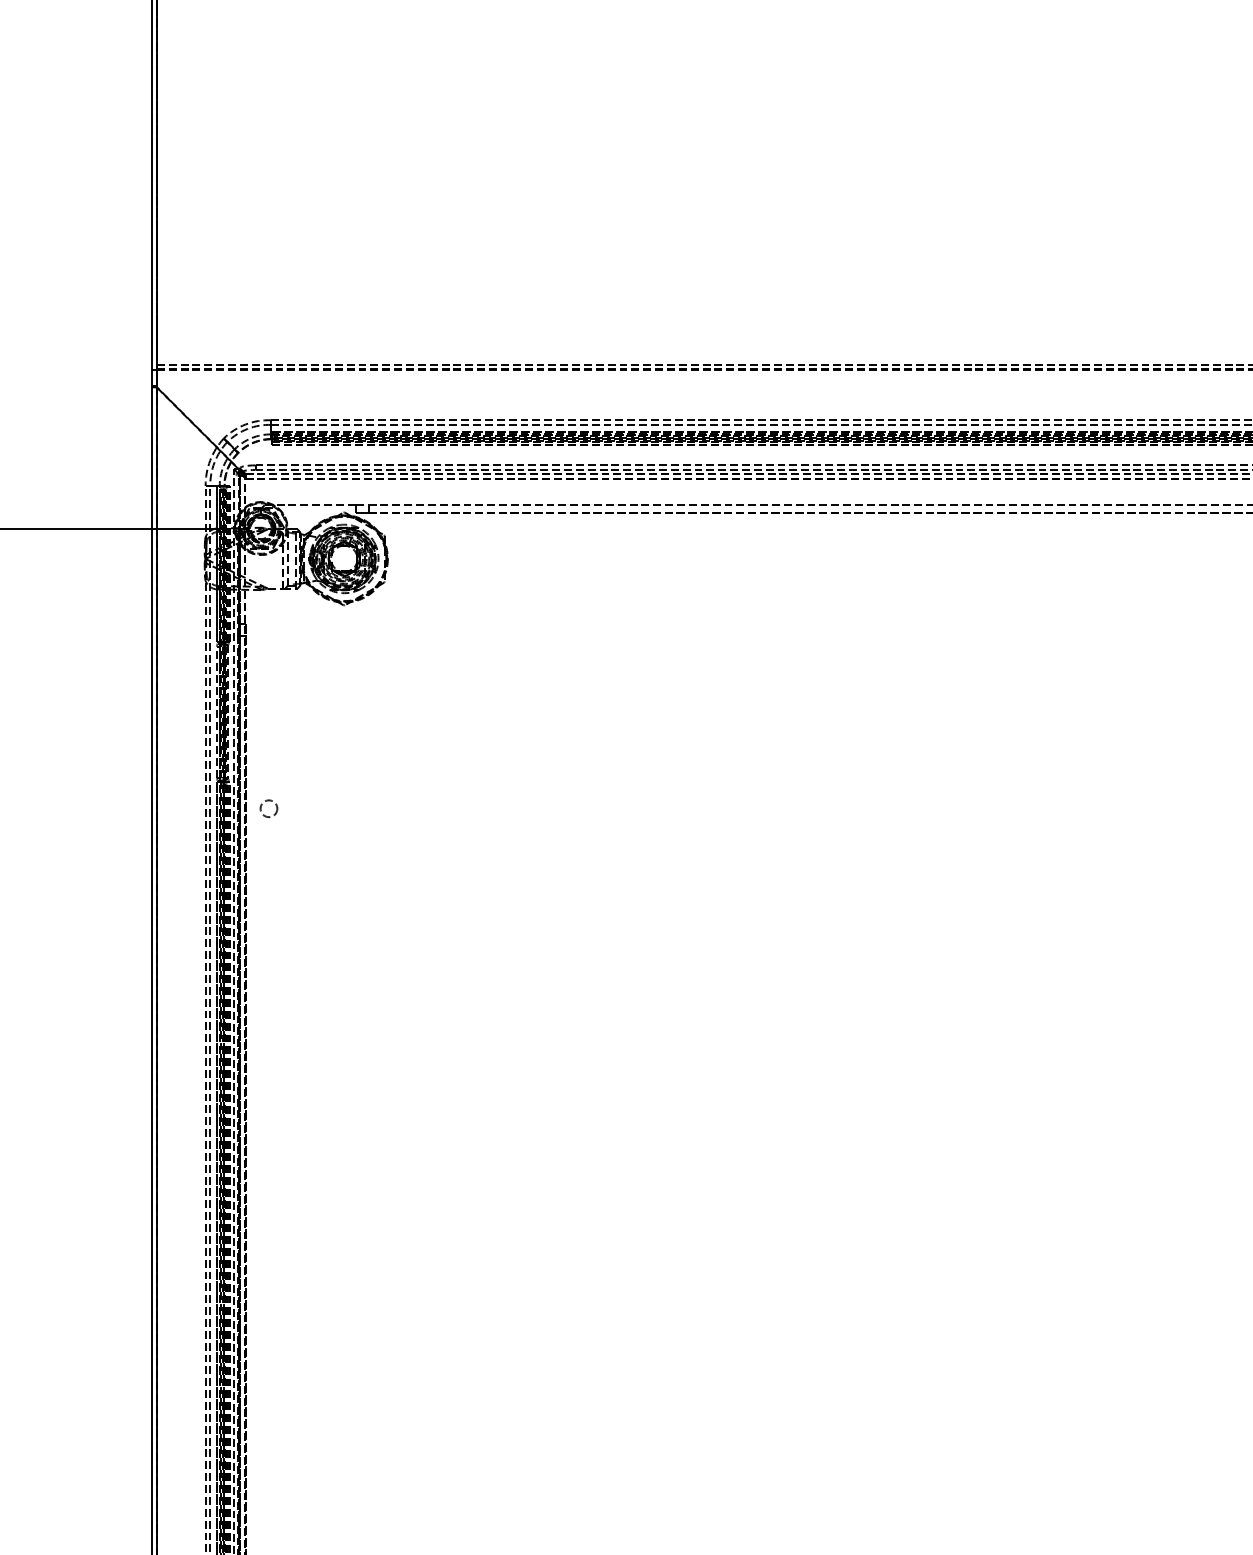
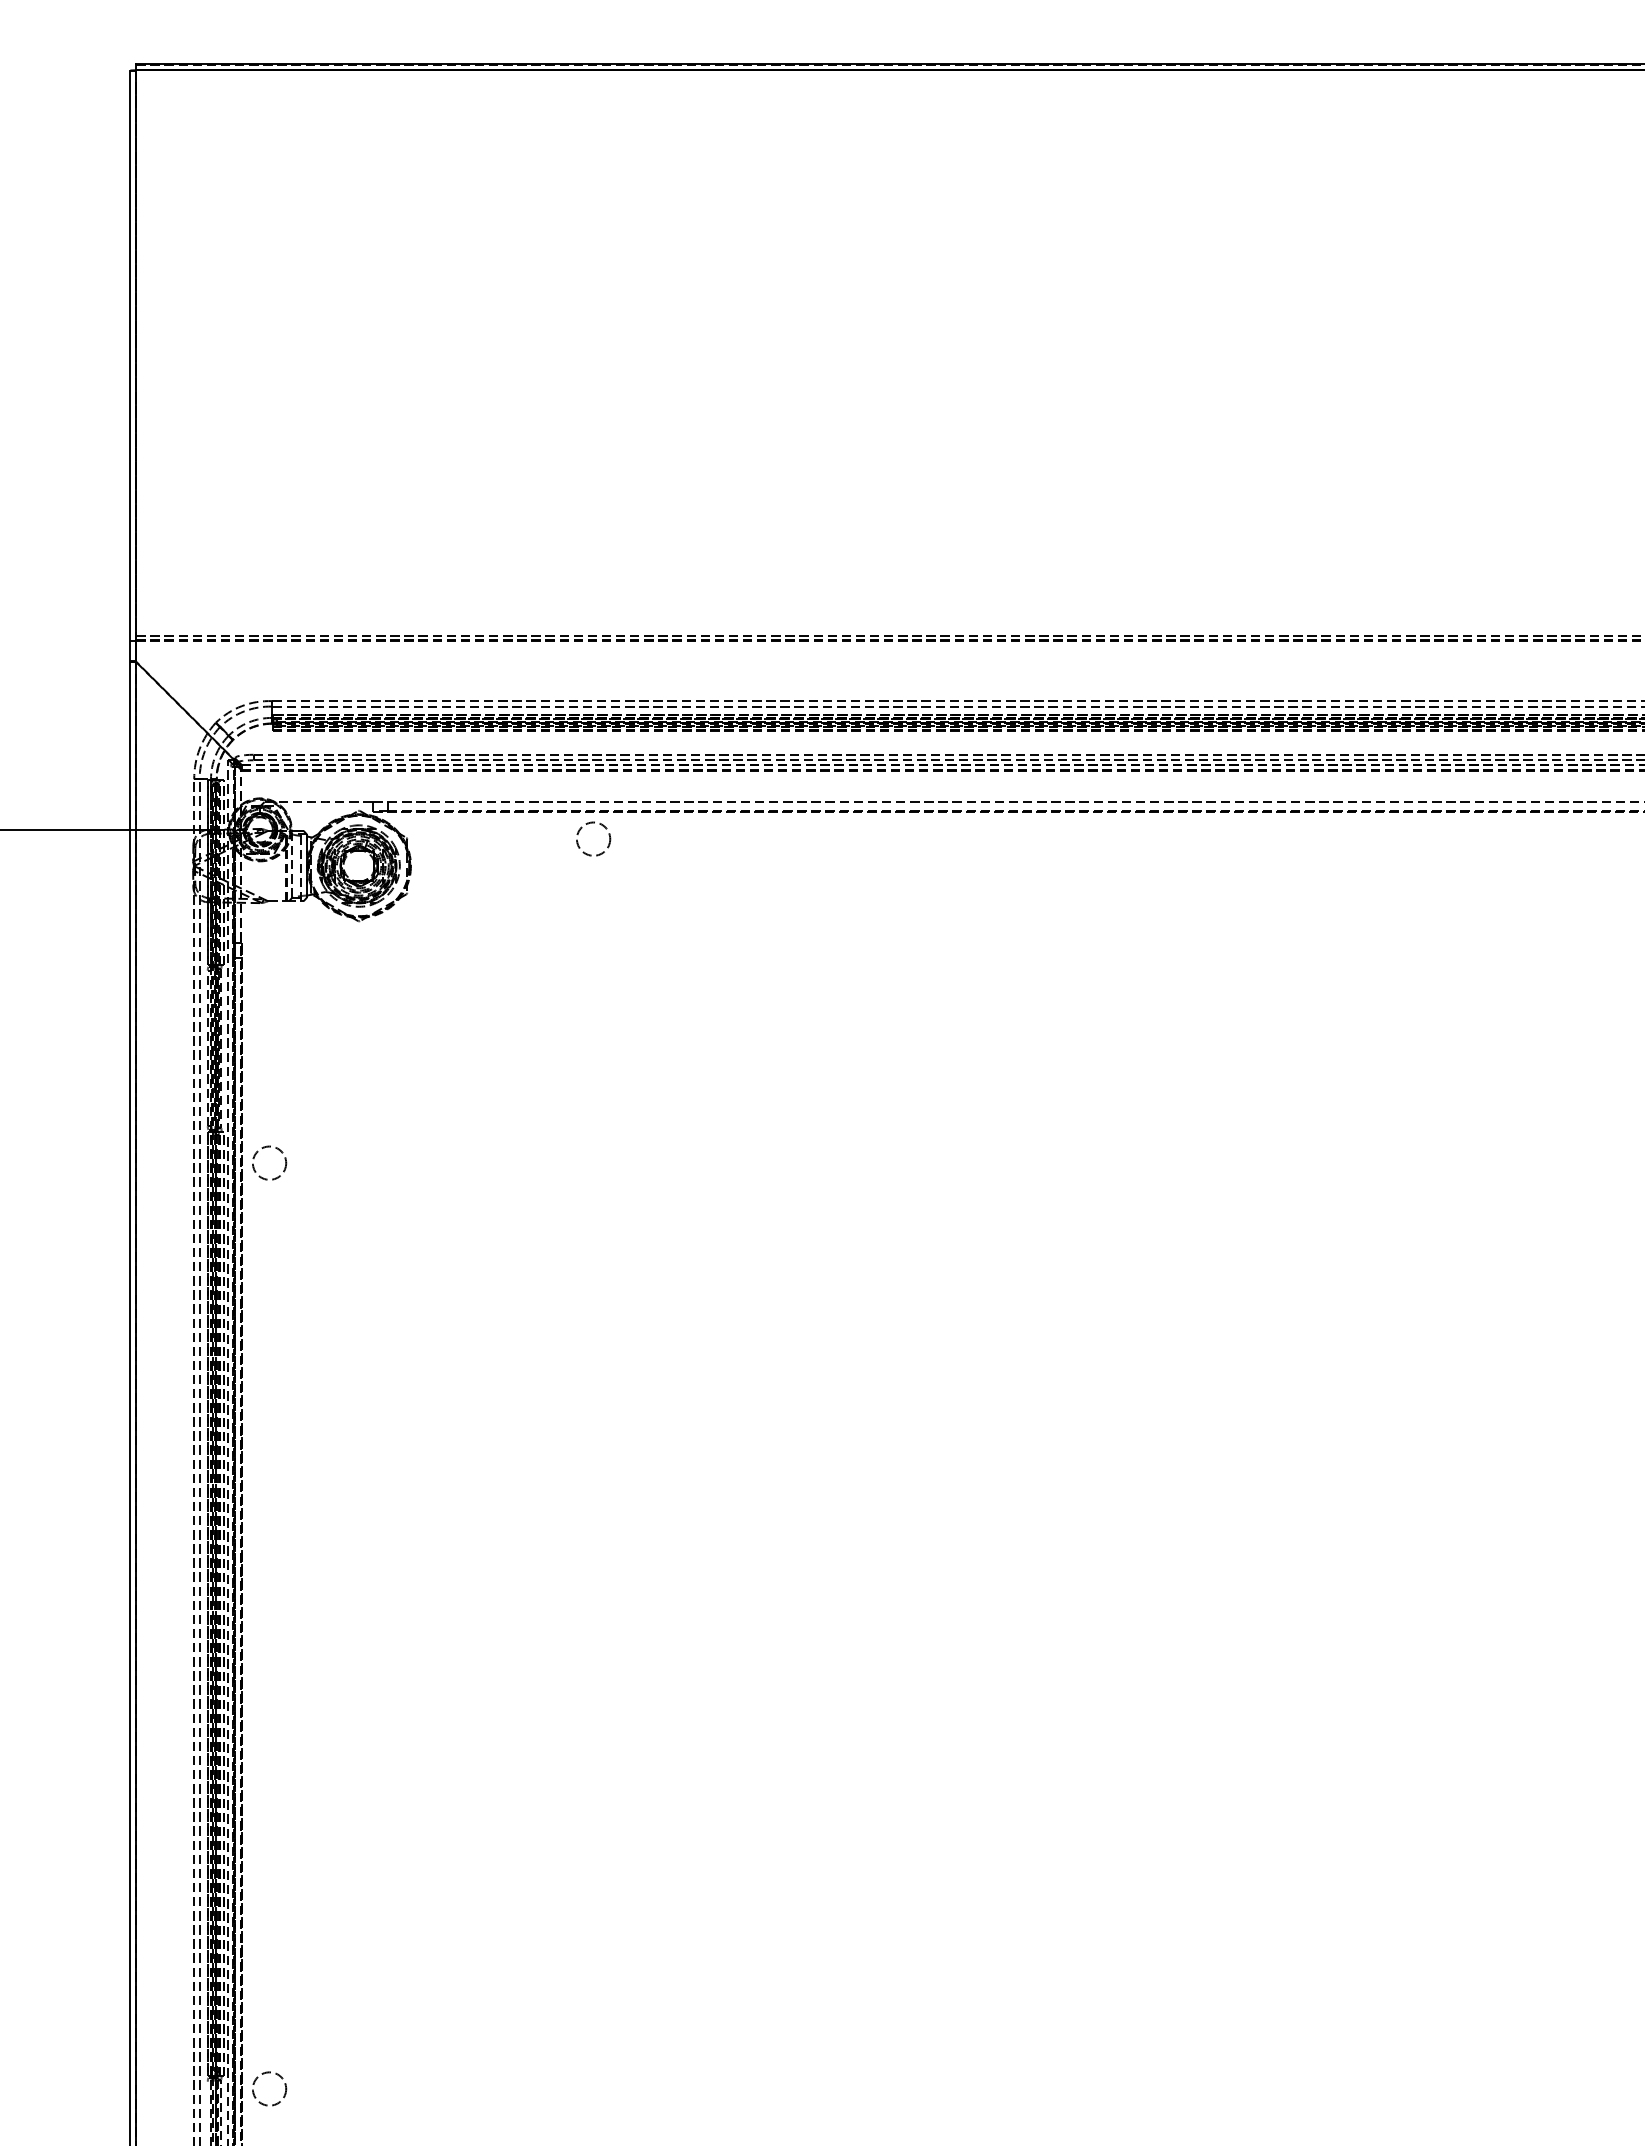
circle: (541, 535) -> (593, 838), added
circle: (268, 808) -> (269, 1162), size x1.67

